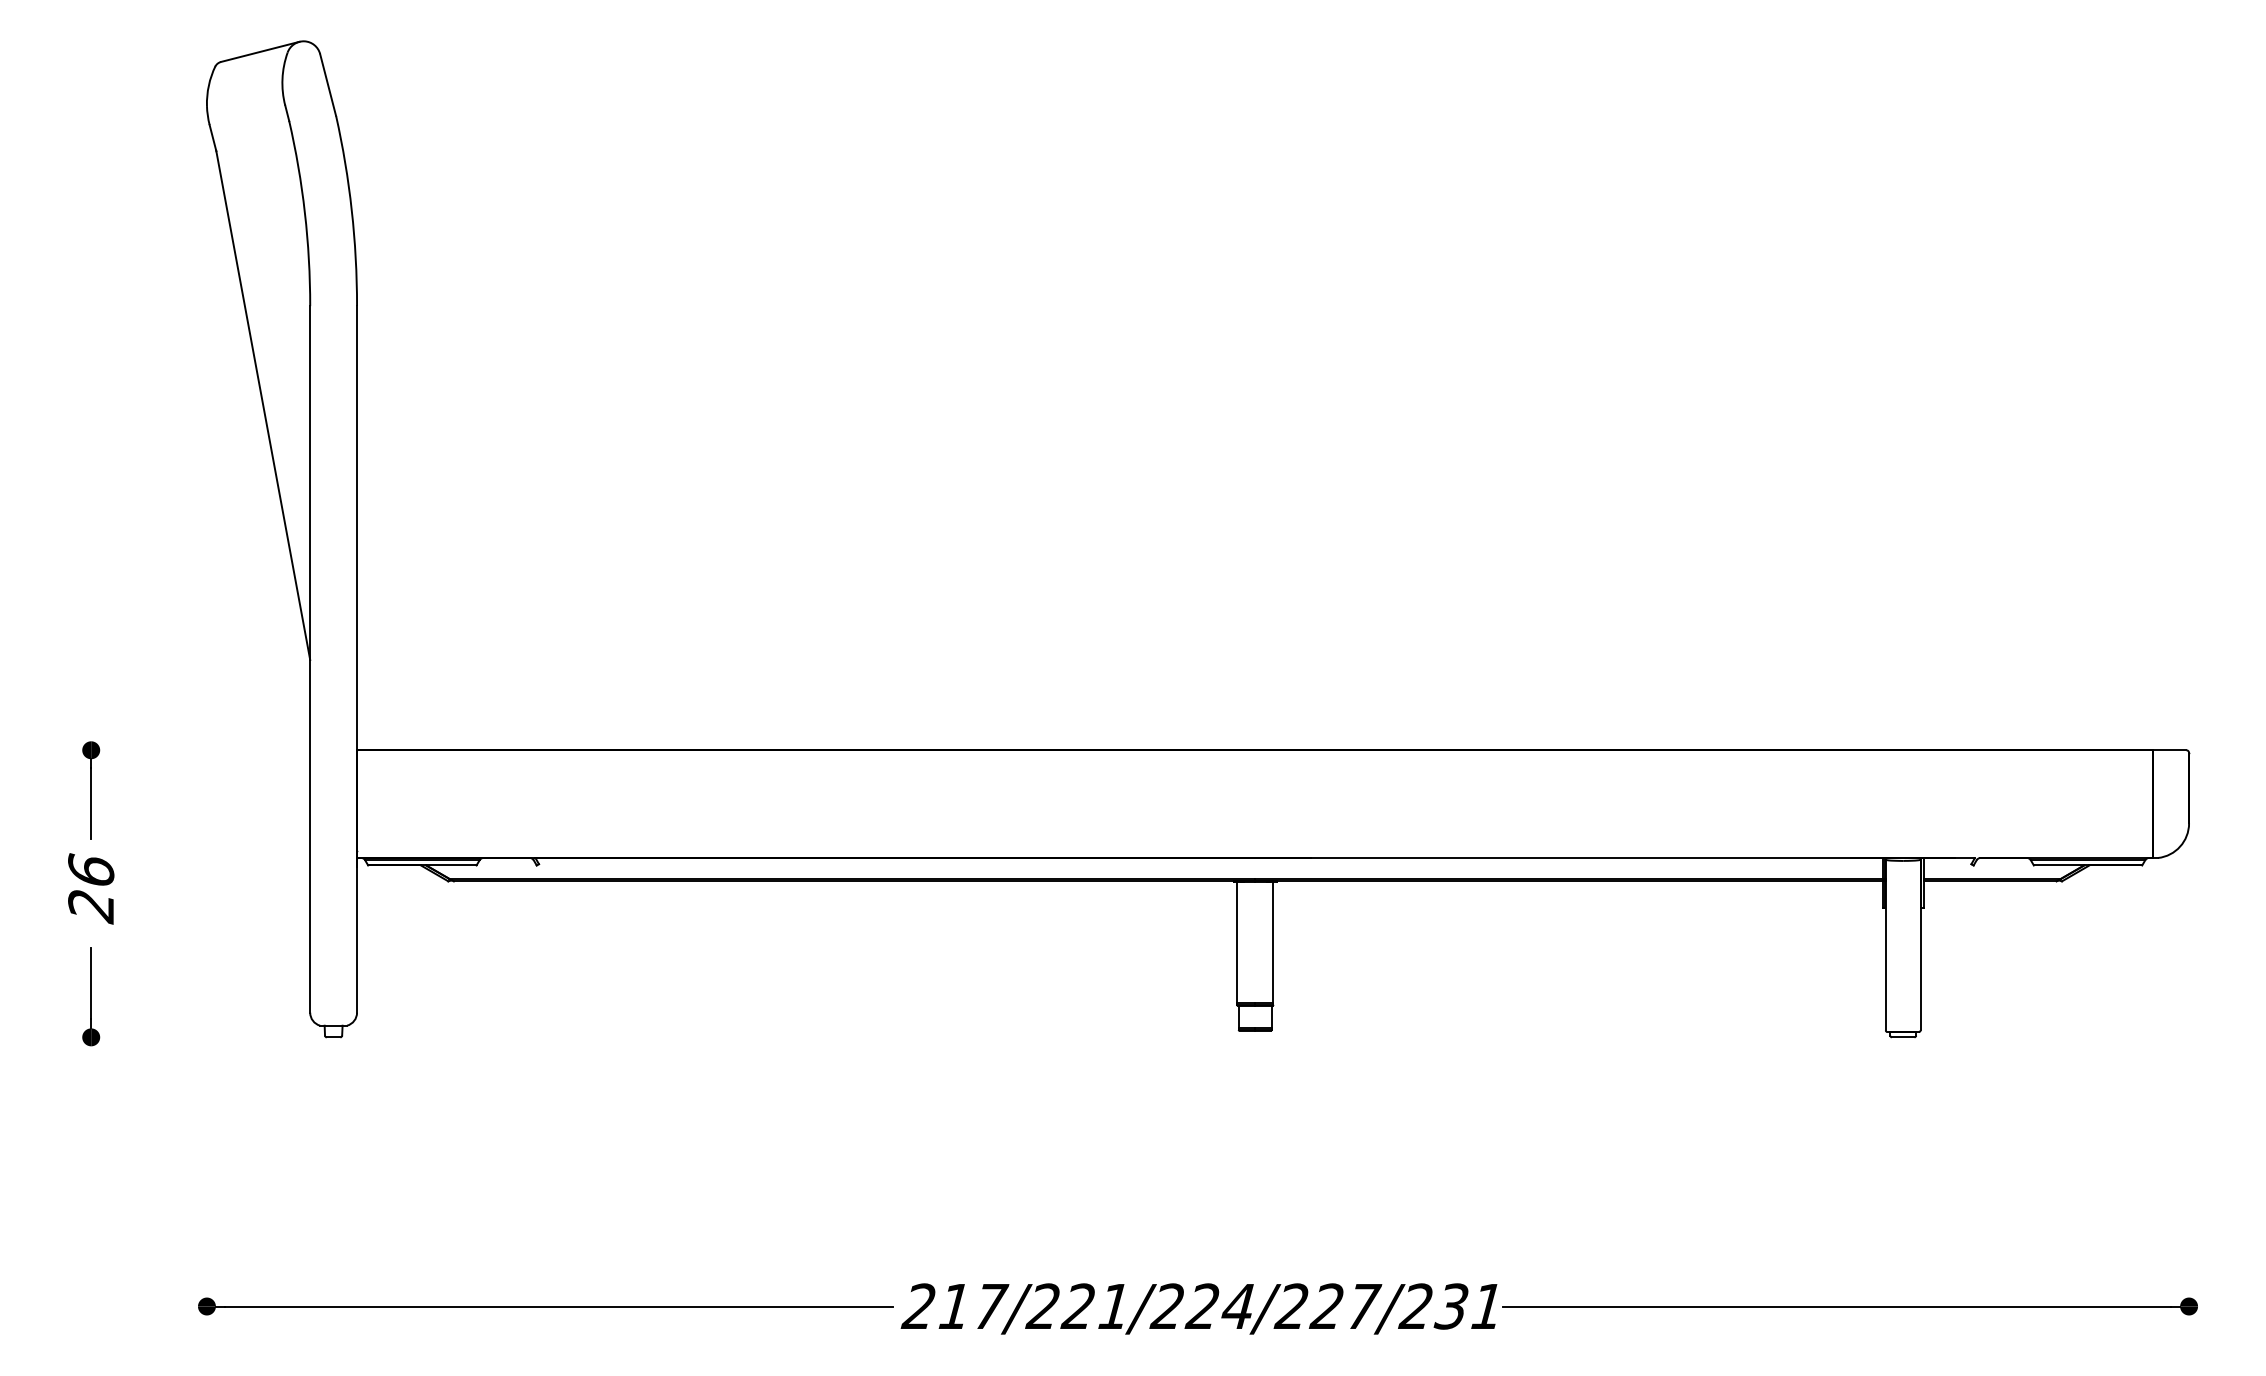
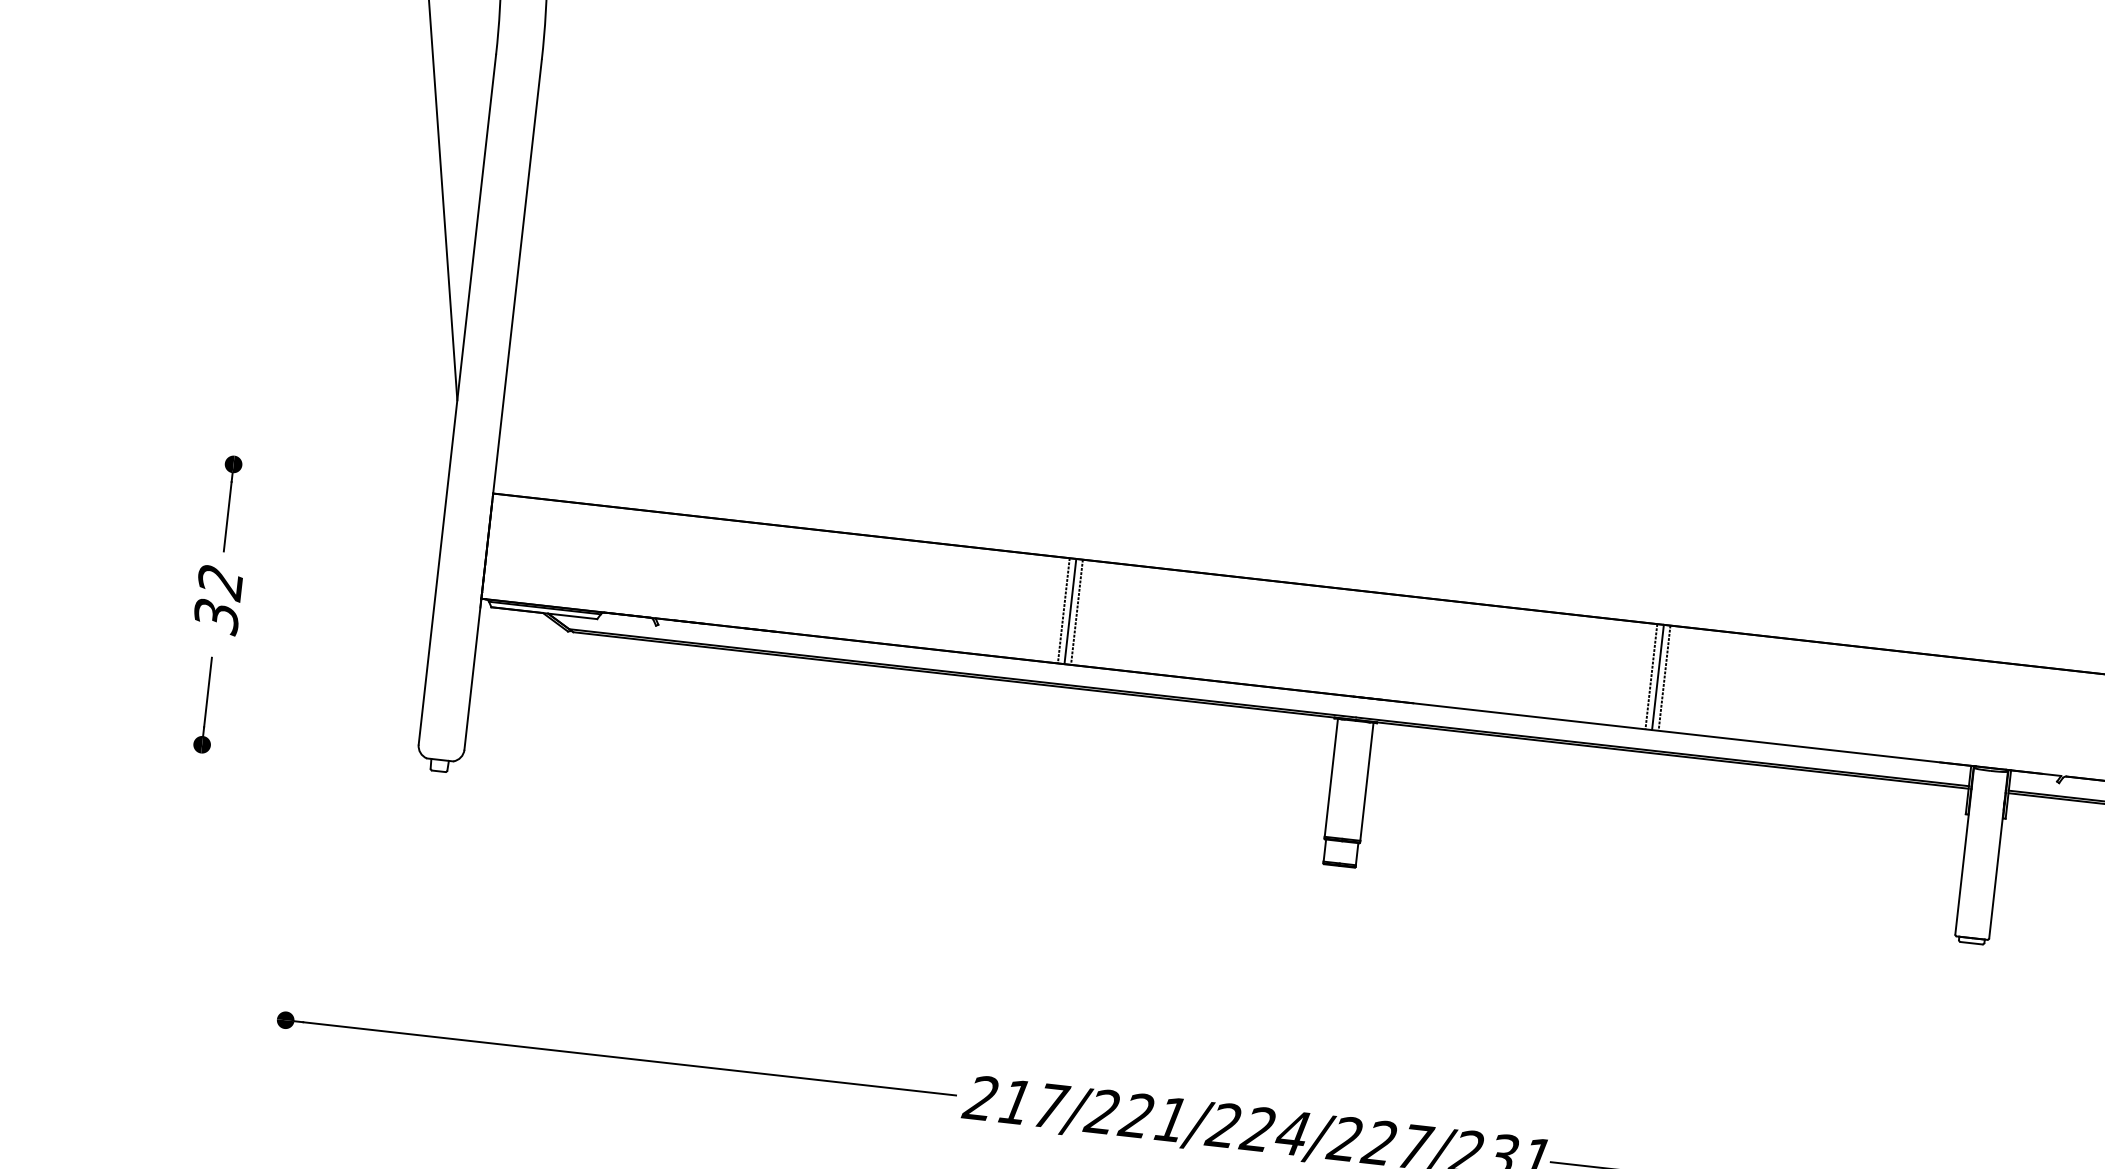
line: (947, 803) -> (1063, 610), added
line: (954, 803) -> (1070, 610), added
line: (960, 803) -> (1076, 611), added
line: (1549, 803) -> (1651, 676), added
line: (1555, 803) -> (1657, 676), added
line: (1562, 803) -> (1664, 677), added
text: (91, 888) -> (218, 599), 26 -> 32

